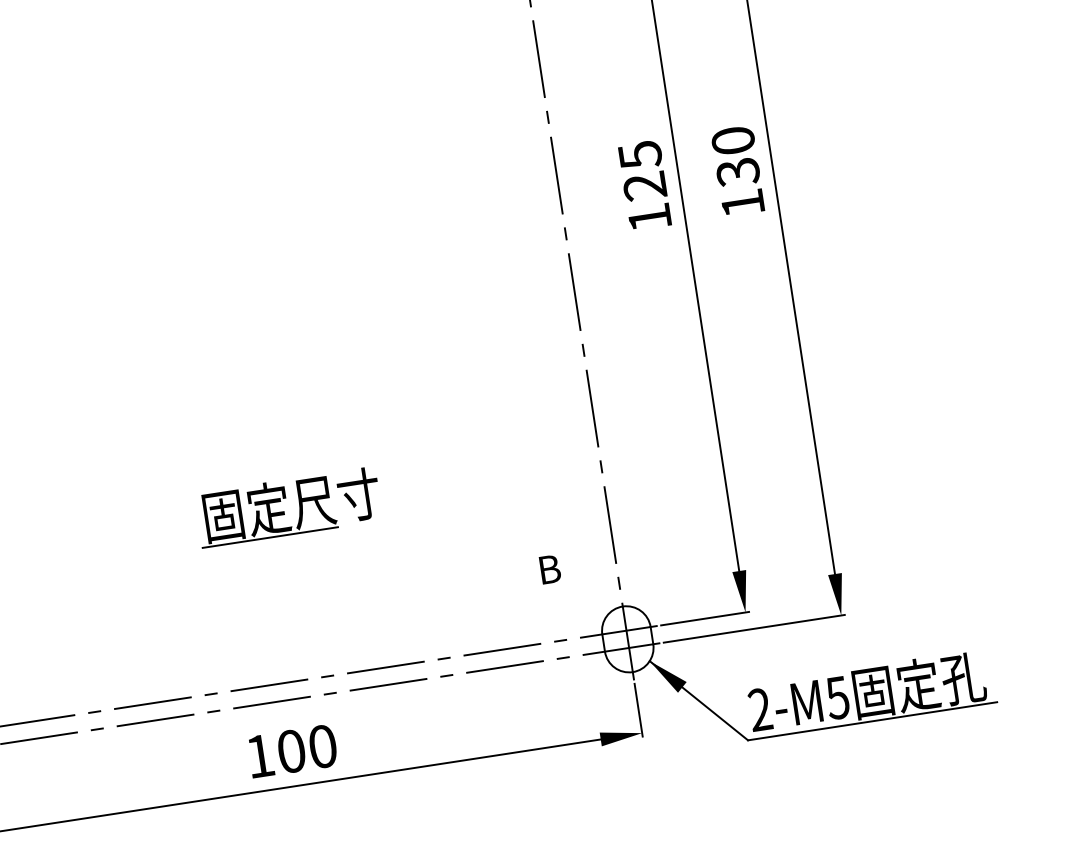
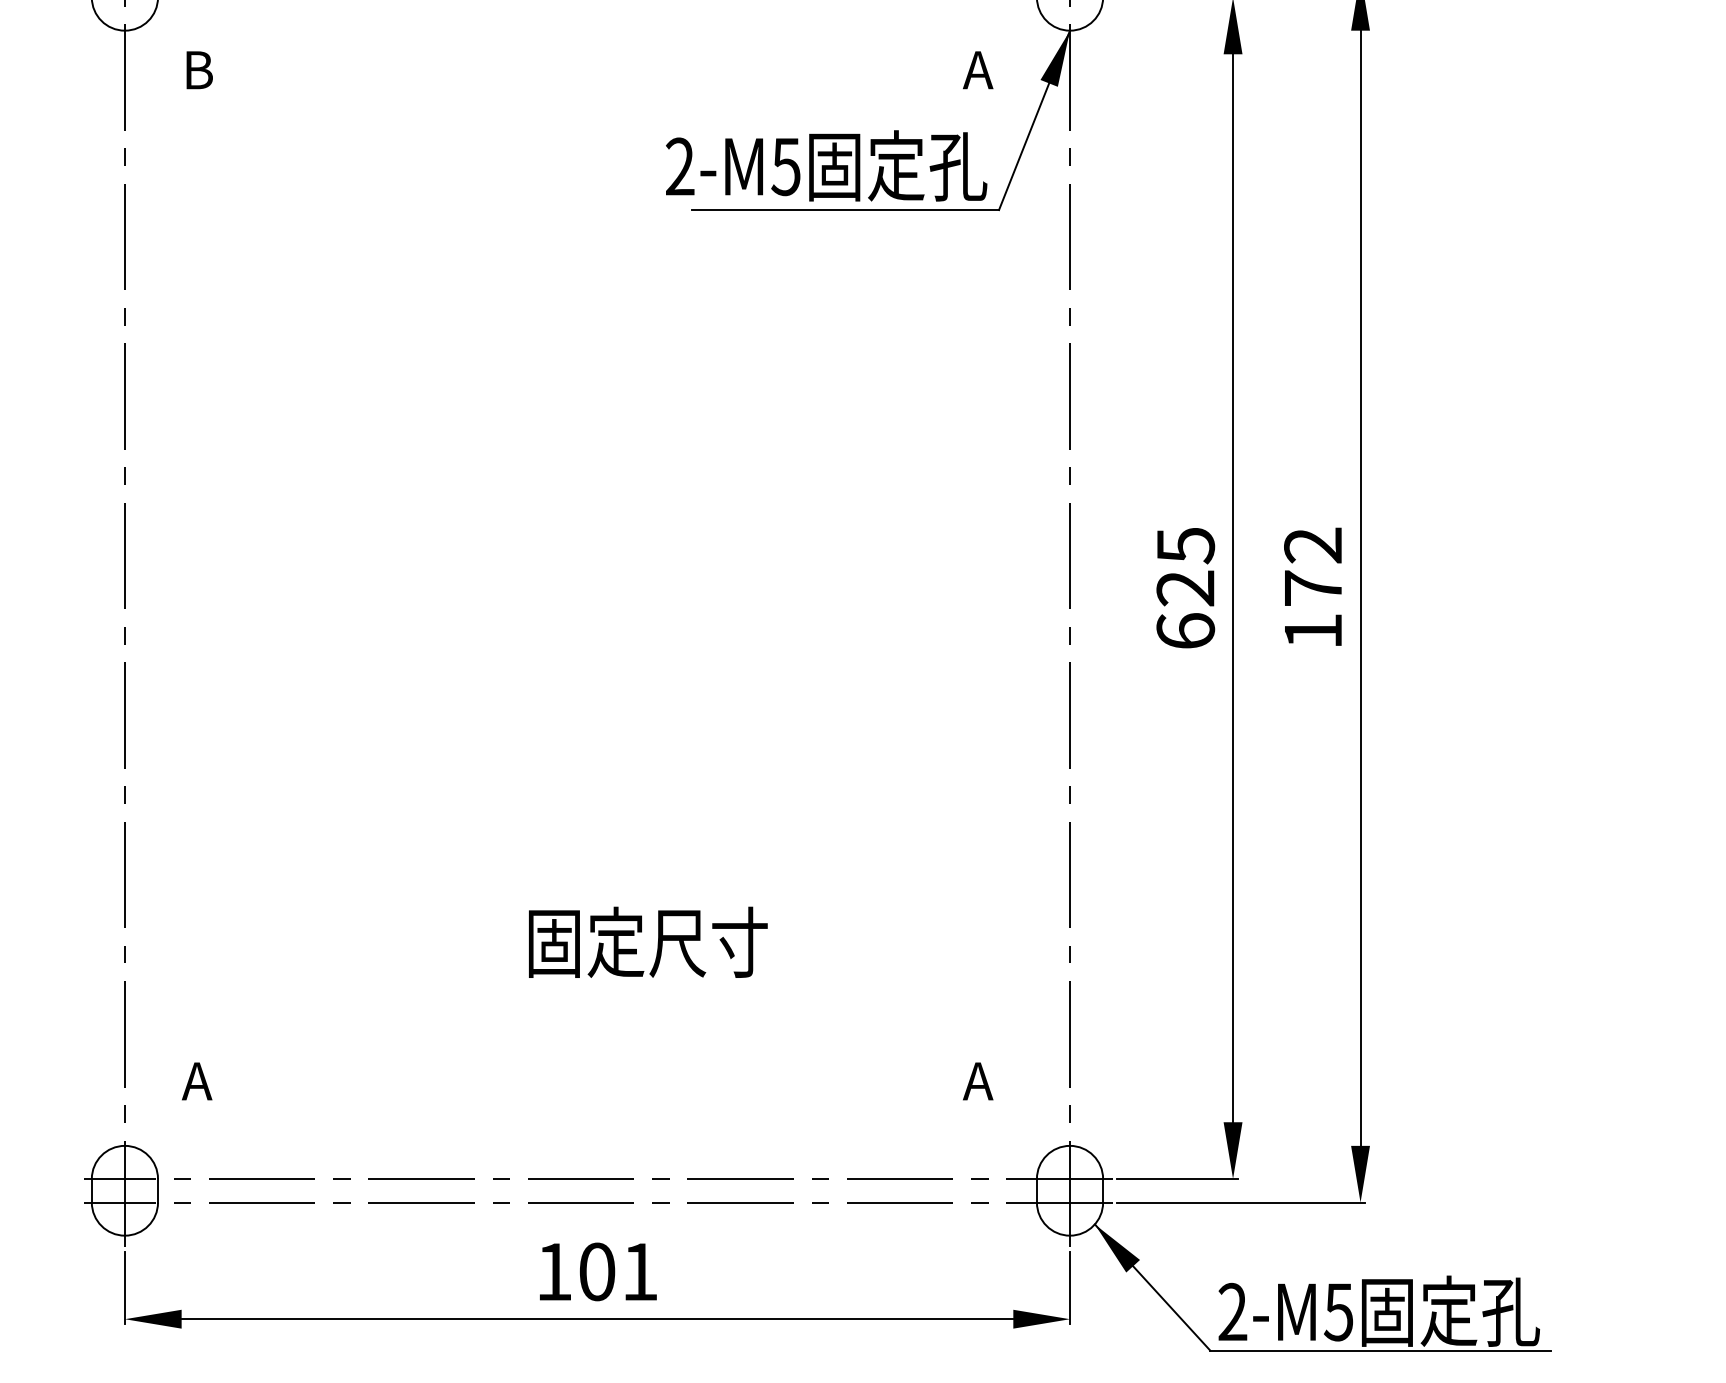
text: (735, 156) -> (1313, 567), 130 -> 172
text: (649, 217) -> (1185, 630), 125 -> 625
line: (270, 537) -> (612, 981), removed
text: (548, 569) -> (978, 1081), B -> A
text: (322, 746) -> (639, 1271), 100 -> 101

